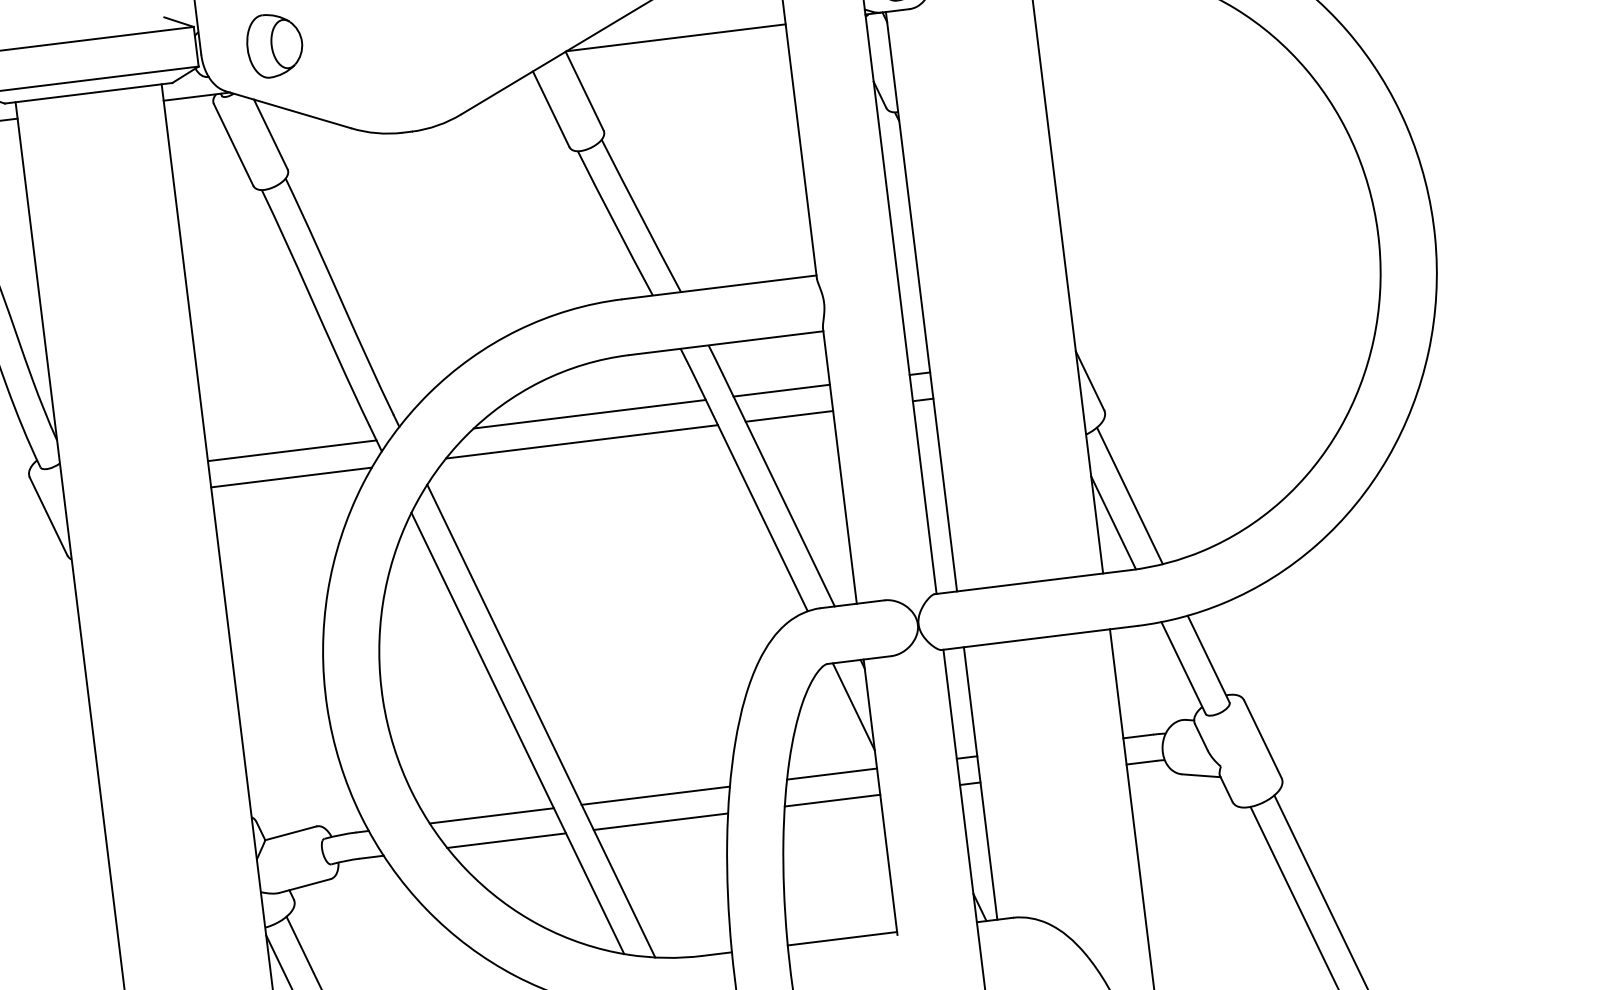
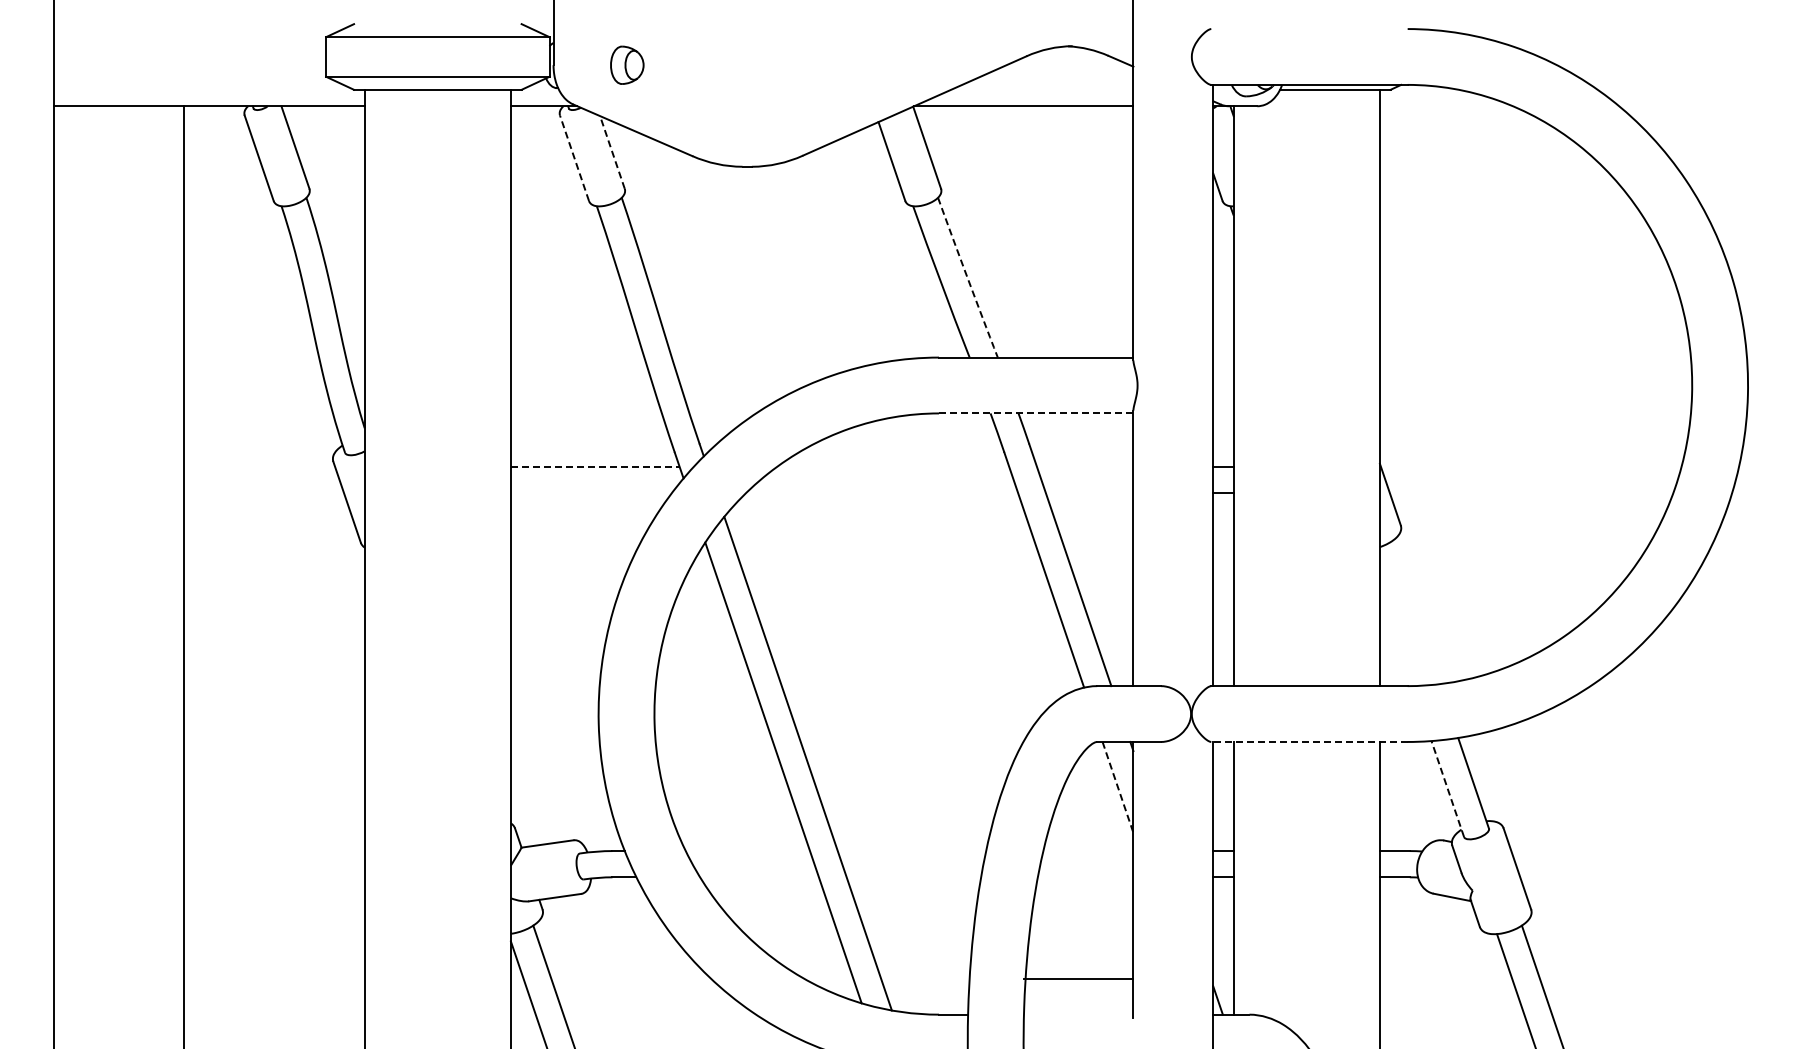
part: (275, 45) -> (627, 65), size x0.6
line: (270, 133) -> (612, 151), solid -> dashed
line: (233, 144) -> (574, 157), solid -> dashed
arc: (640, 215) -> (967, 277), solid -> dashed
line: (725, 343) -> (1035, 413), solid -> dashed
line: (781, 390) -> (1085, 466), removed
line: (589, 413) -> (892, 466), removed
line: (789, 416) -> (1089, 493), removed
line: (581, 442) -> (881, 493), removed
line: (292, 450) -> (595, 466), solid -> dashed
line: (290, 477) -> (590, 493), removed
line: (1129, 495) -> (1415, 612), removed
line: (1112, 523) -> (1395, 637), removed
line: (1038, 637) -> (1308, 741), solid -> dashed
line: (1183, 668) -> (1447, 789), solid -> dashed
line: (854, 706) -> (1118, 787), solid -> dashed
line: (832, 774) -> (1088, 851), removed
line: (655, 796) -> (911, 851), removed
line: (832, 800) -> (1085, 877), removed
line: (491, 816) -> (747, 851), removed
line: (660, 821) -> (913, 877), removed
line: (506, 840) -> (759, 877), removed
line: (842, 938) -> (1078, 978), moved

